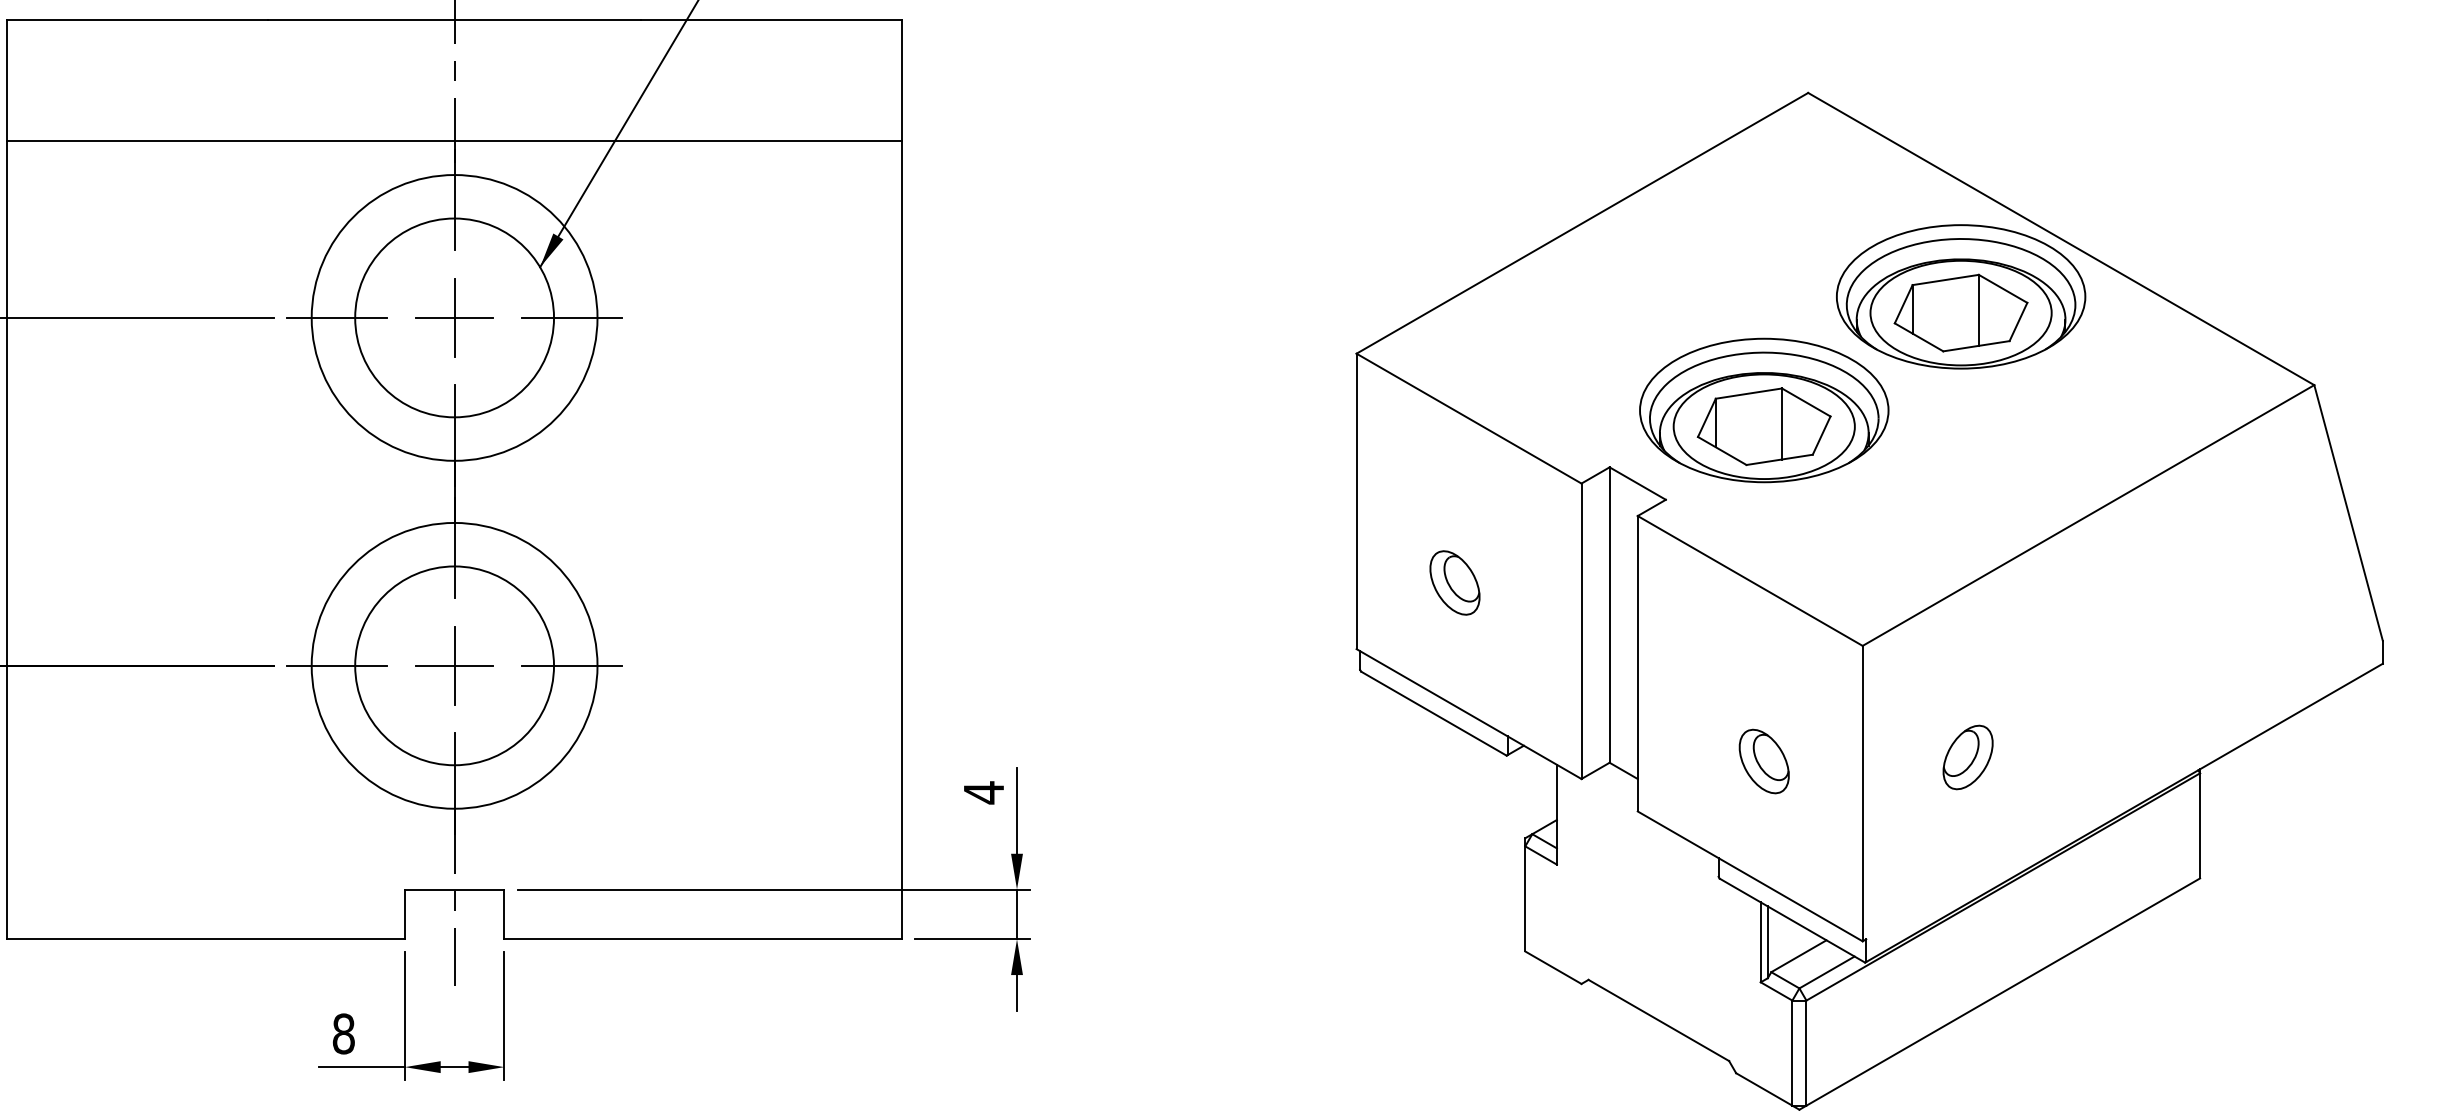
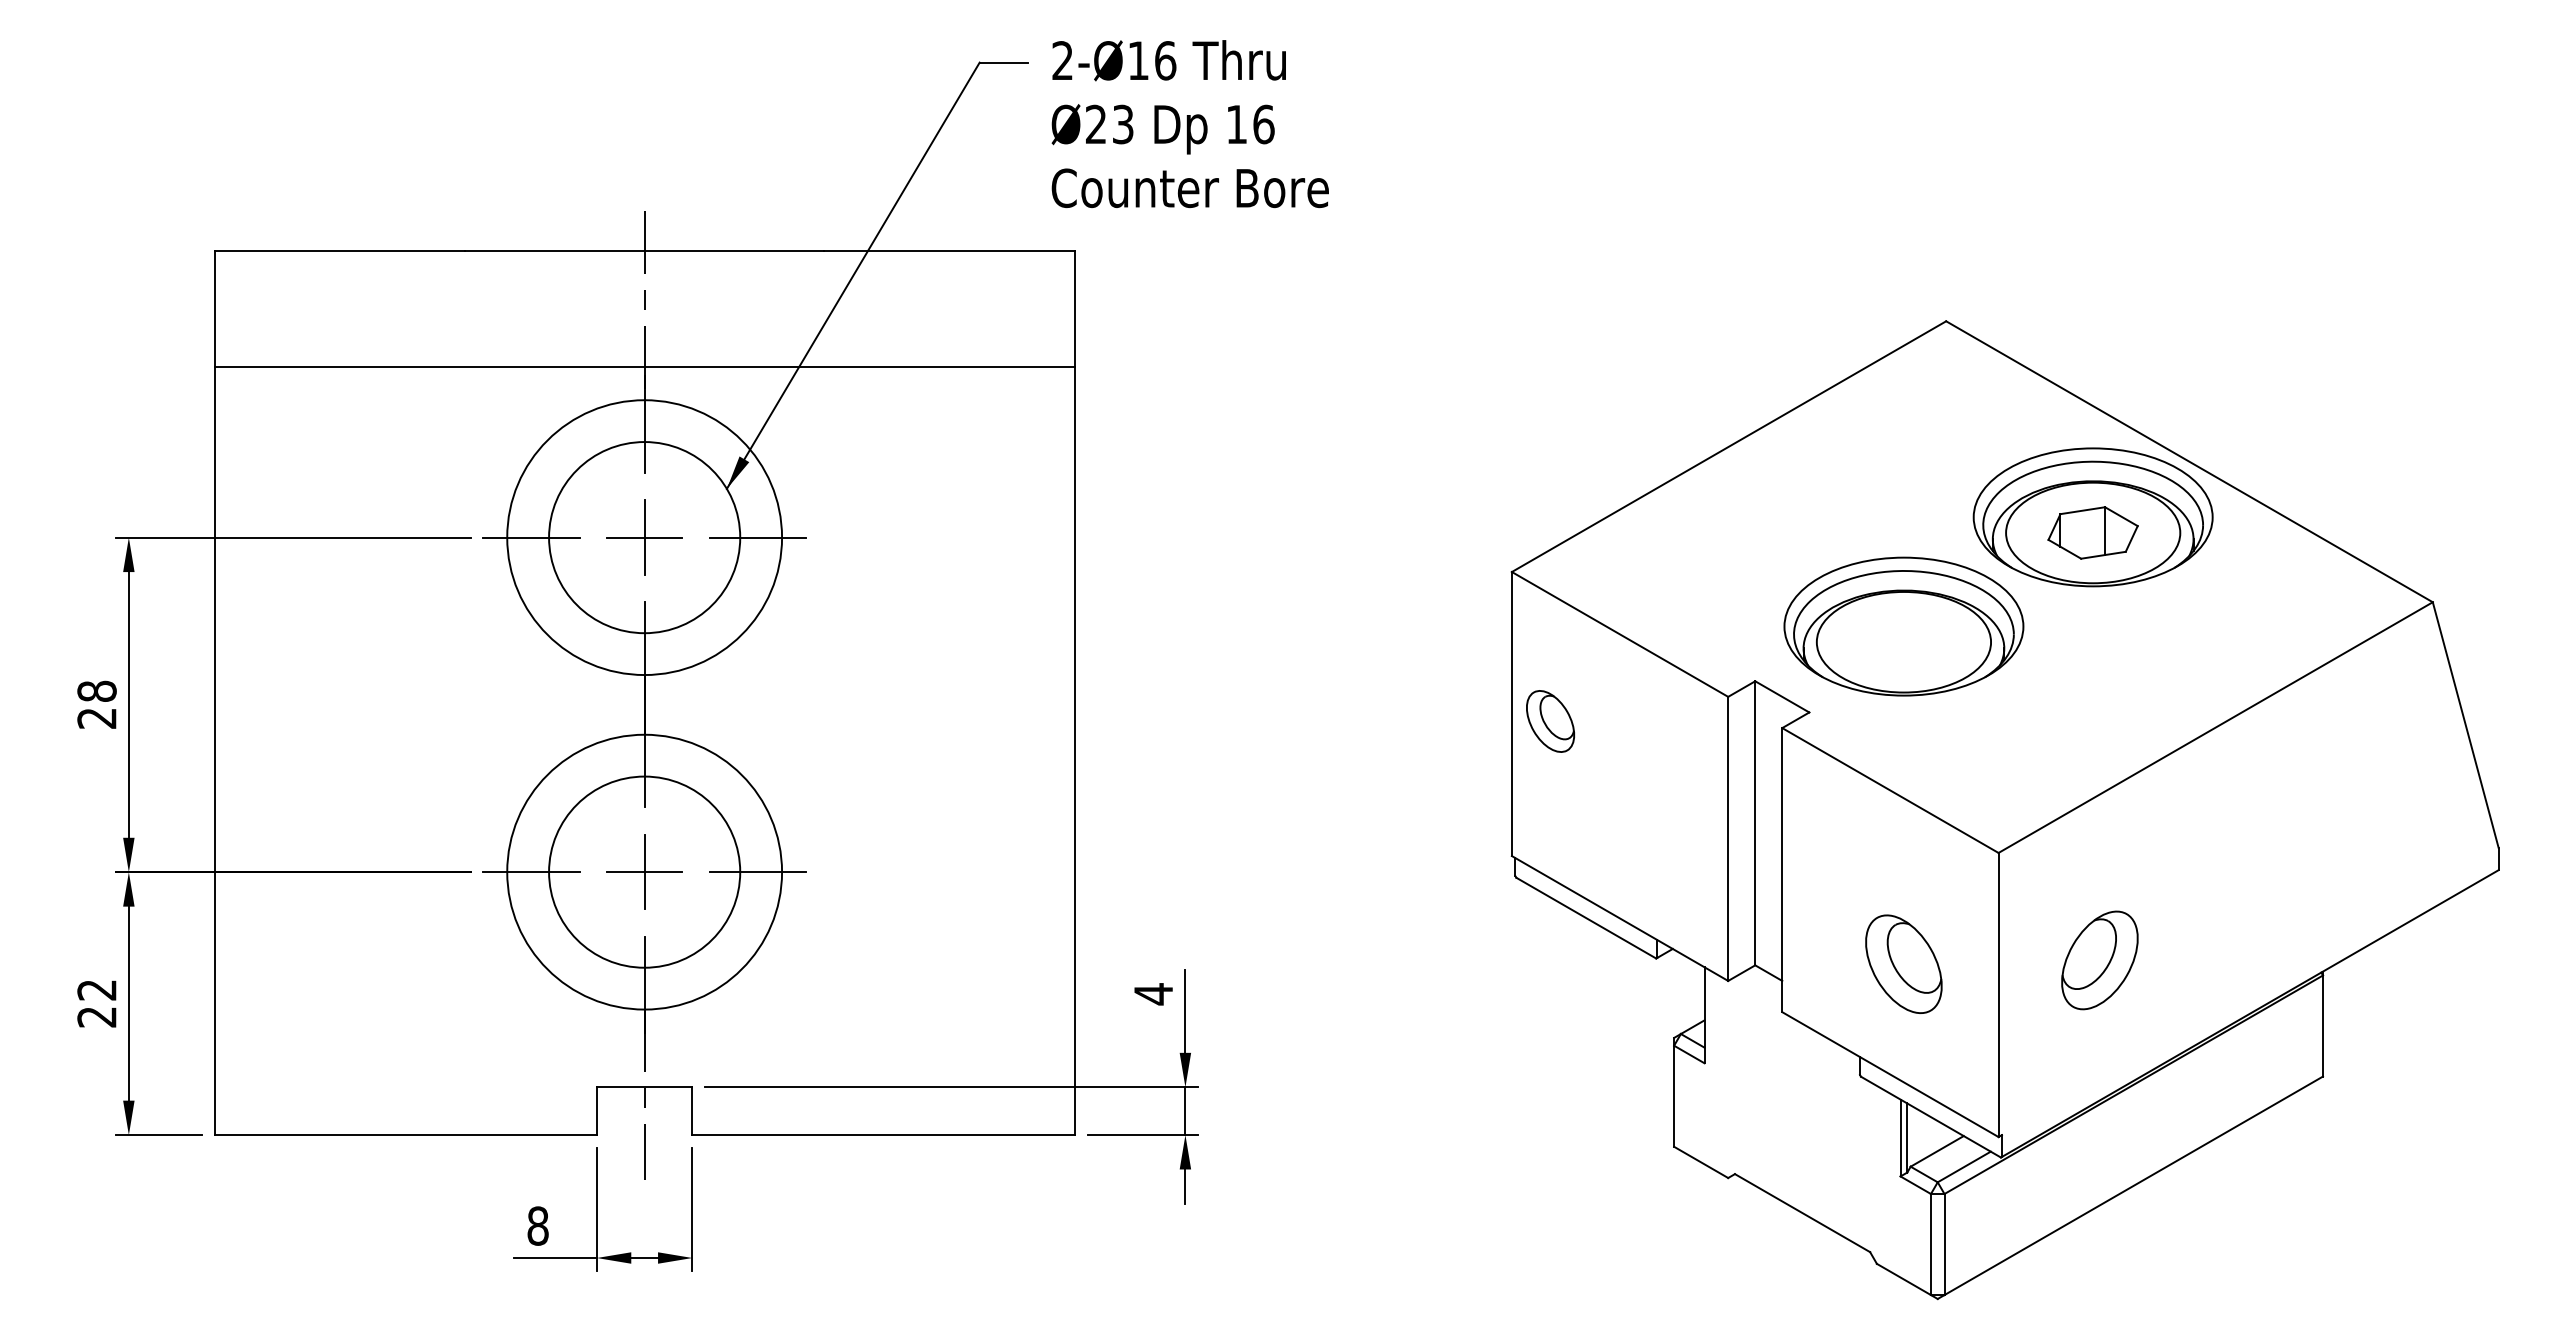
part: (1960, 312) -> (2092, 532), size x0.7
part: (1763, 425) -> (1903, 641), removed
part: (1454, 583) -> (1550, 721), moved
part: (1967, 756) -> (2099, 959), size x1.6
part: (1763, 760) -> (1903, 963), size x1.6

